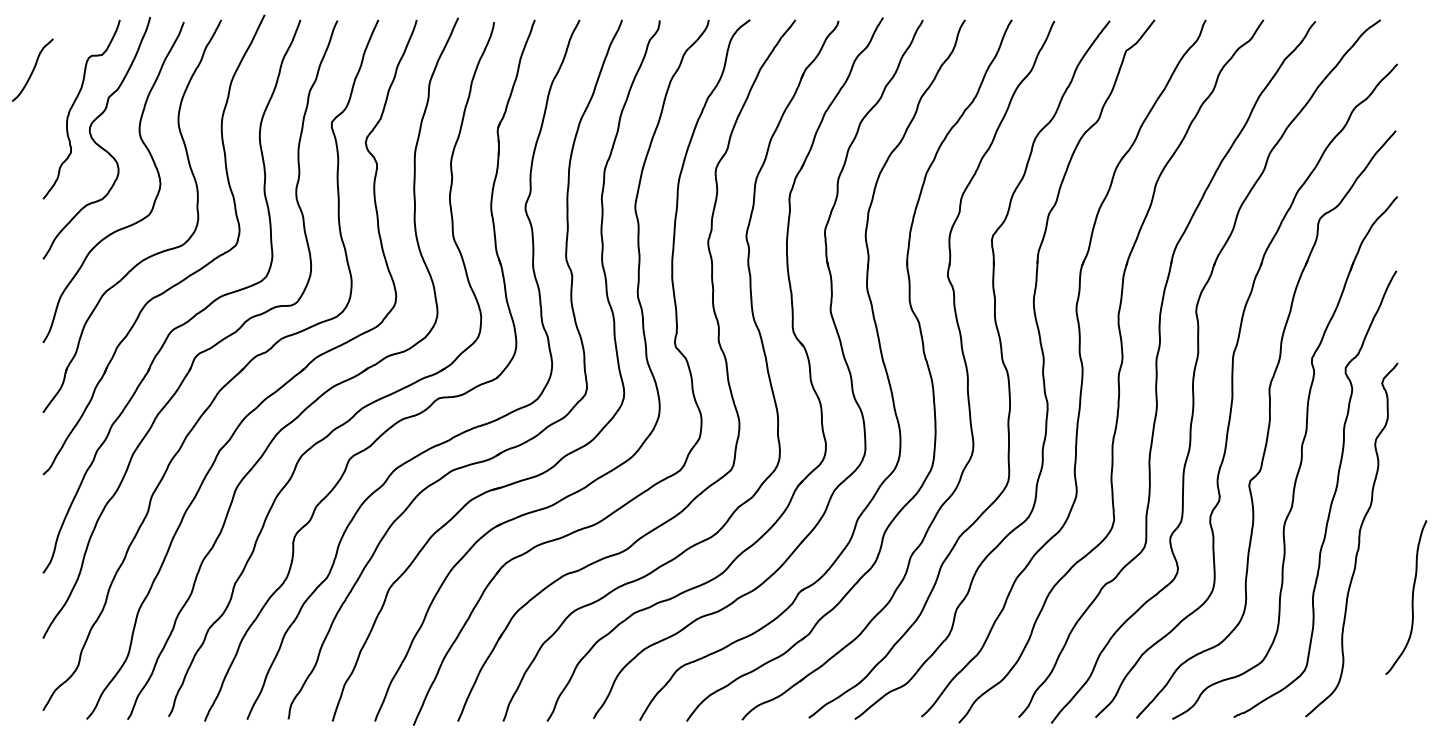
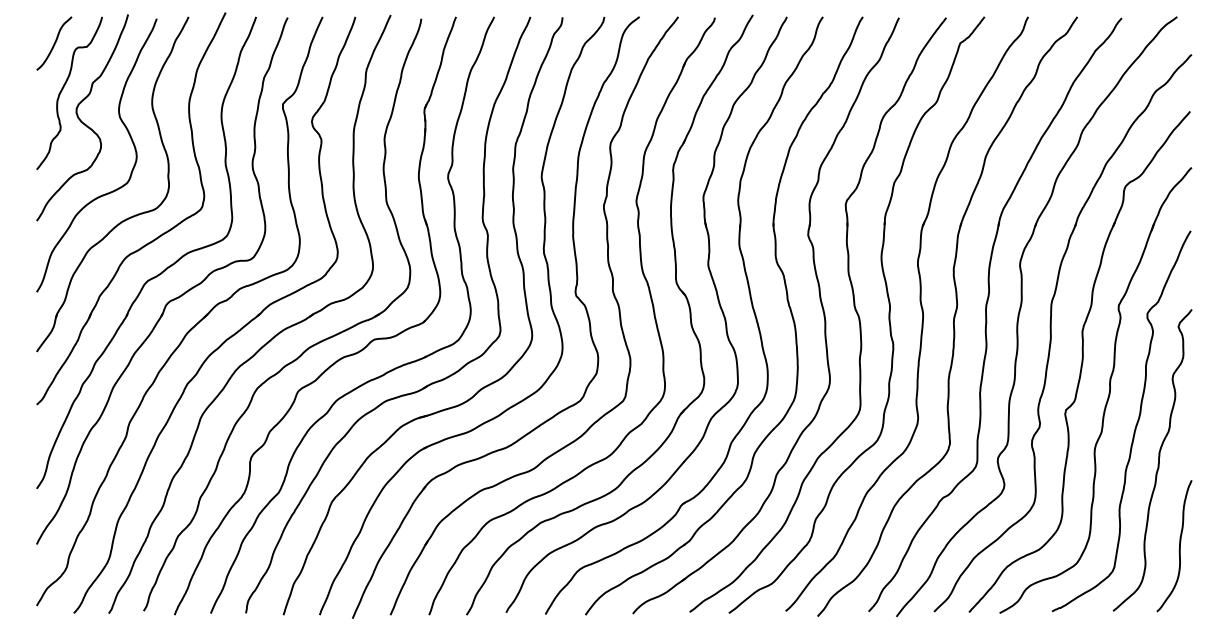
curve: (32, 69) -> (54, 42), moved
curve: (1411, 598) -> (1178, 546), moved

